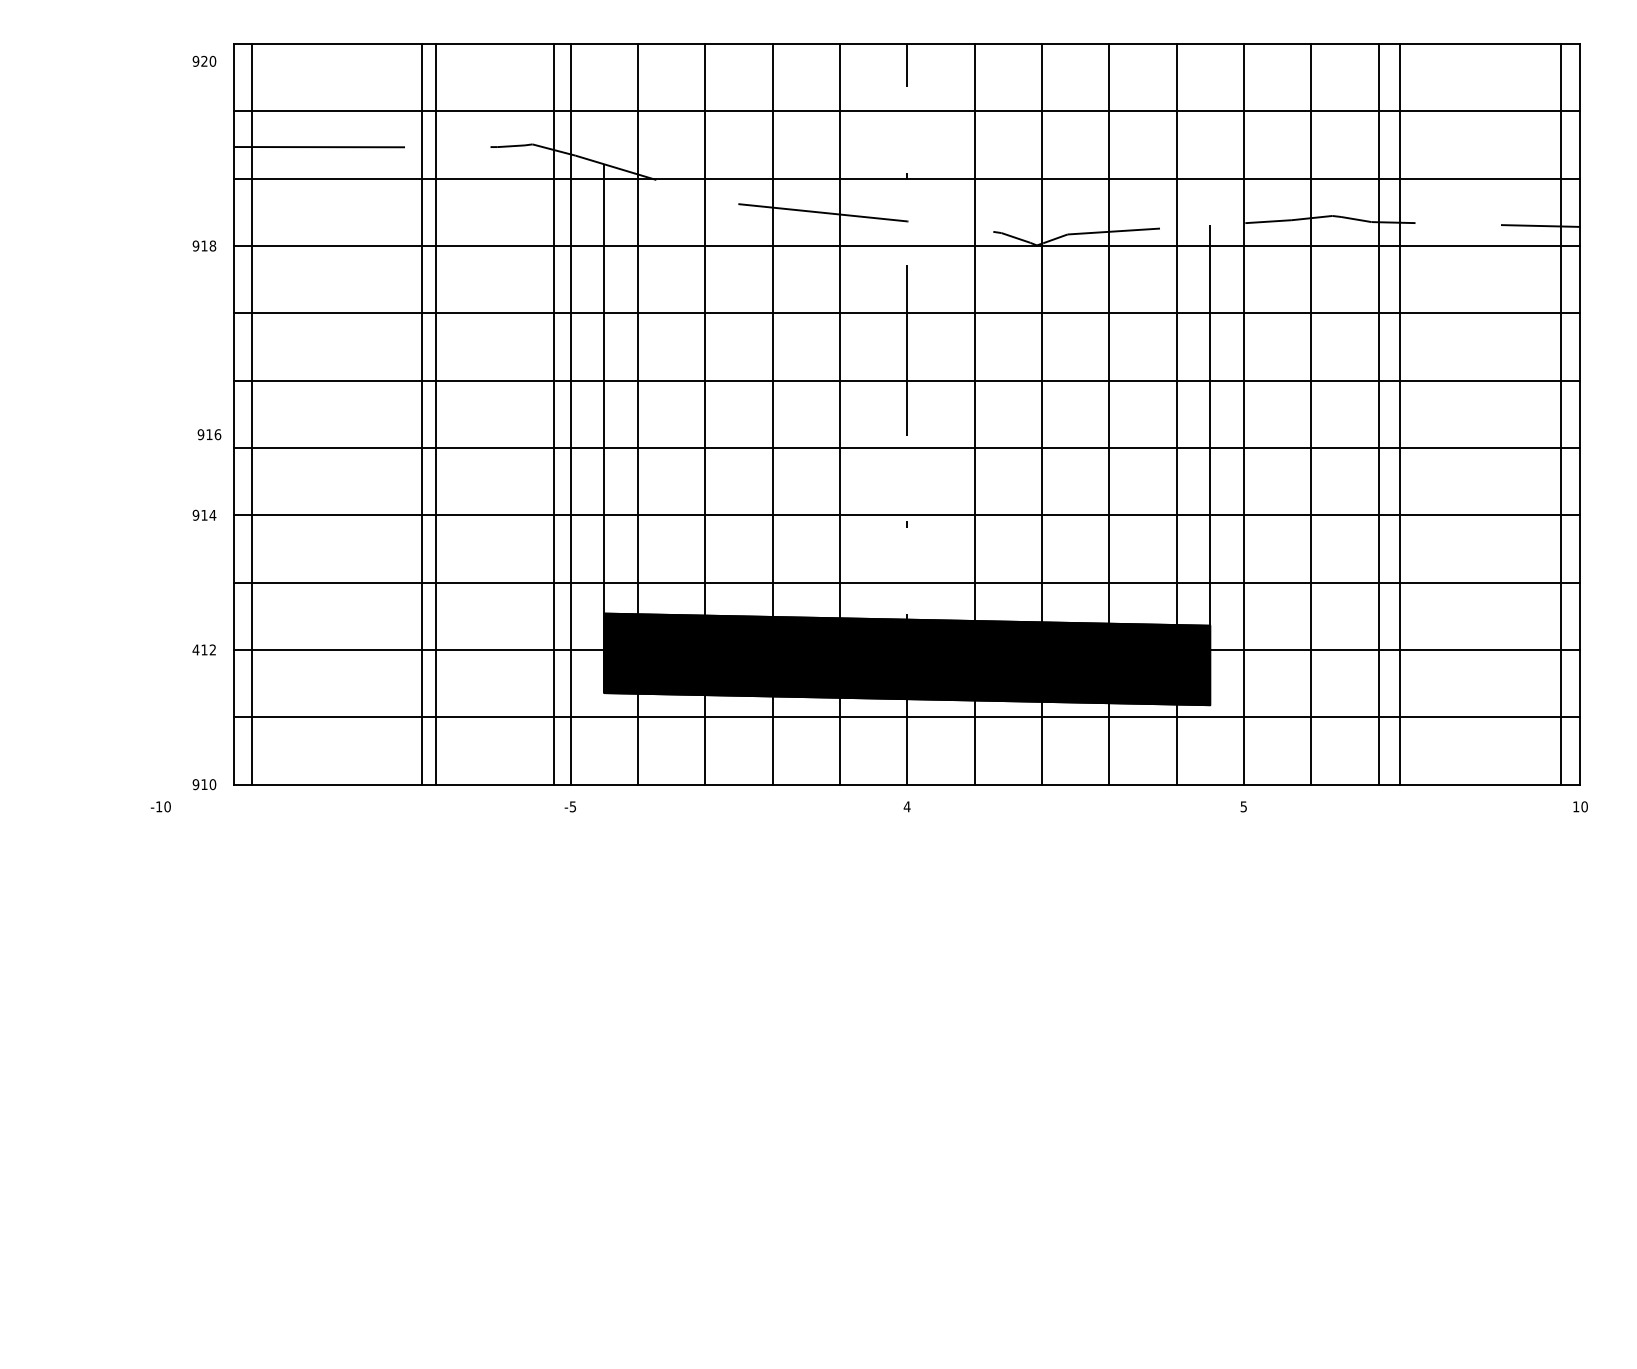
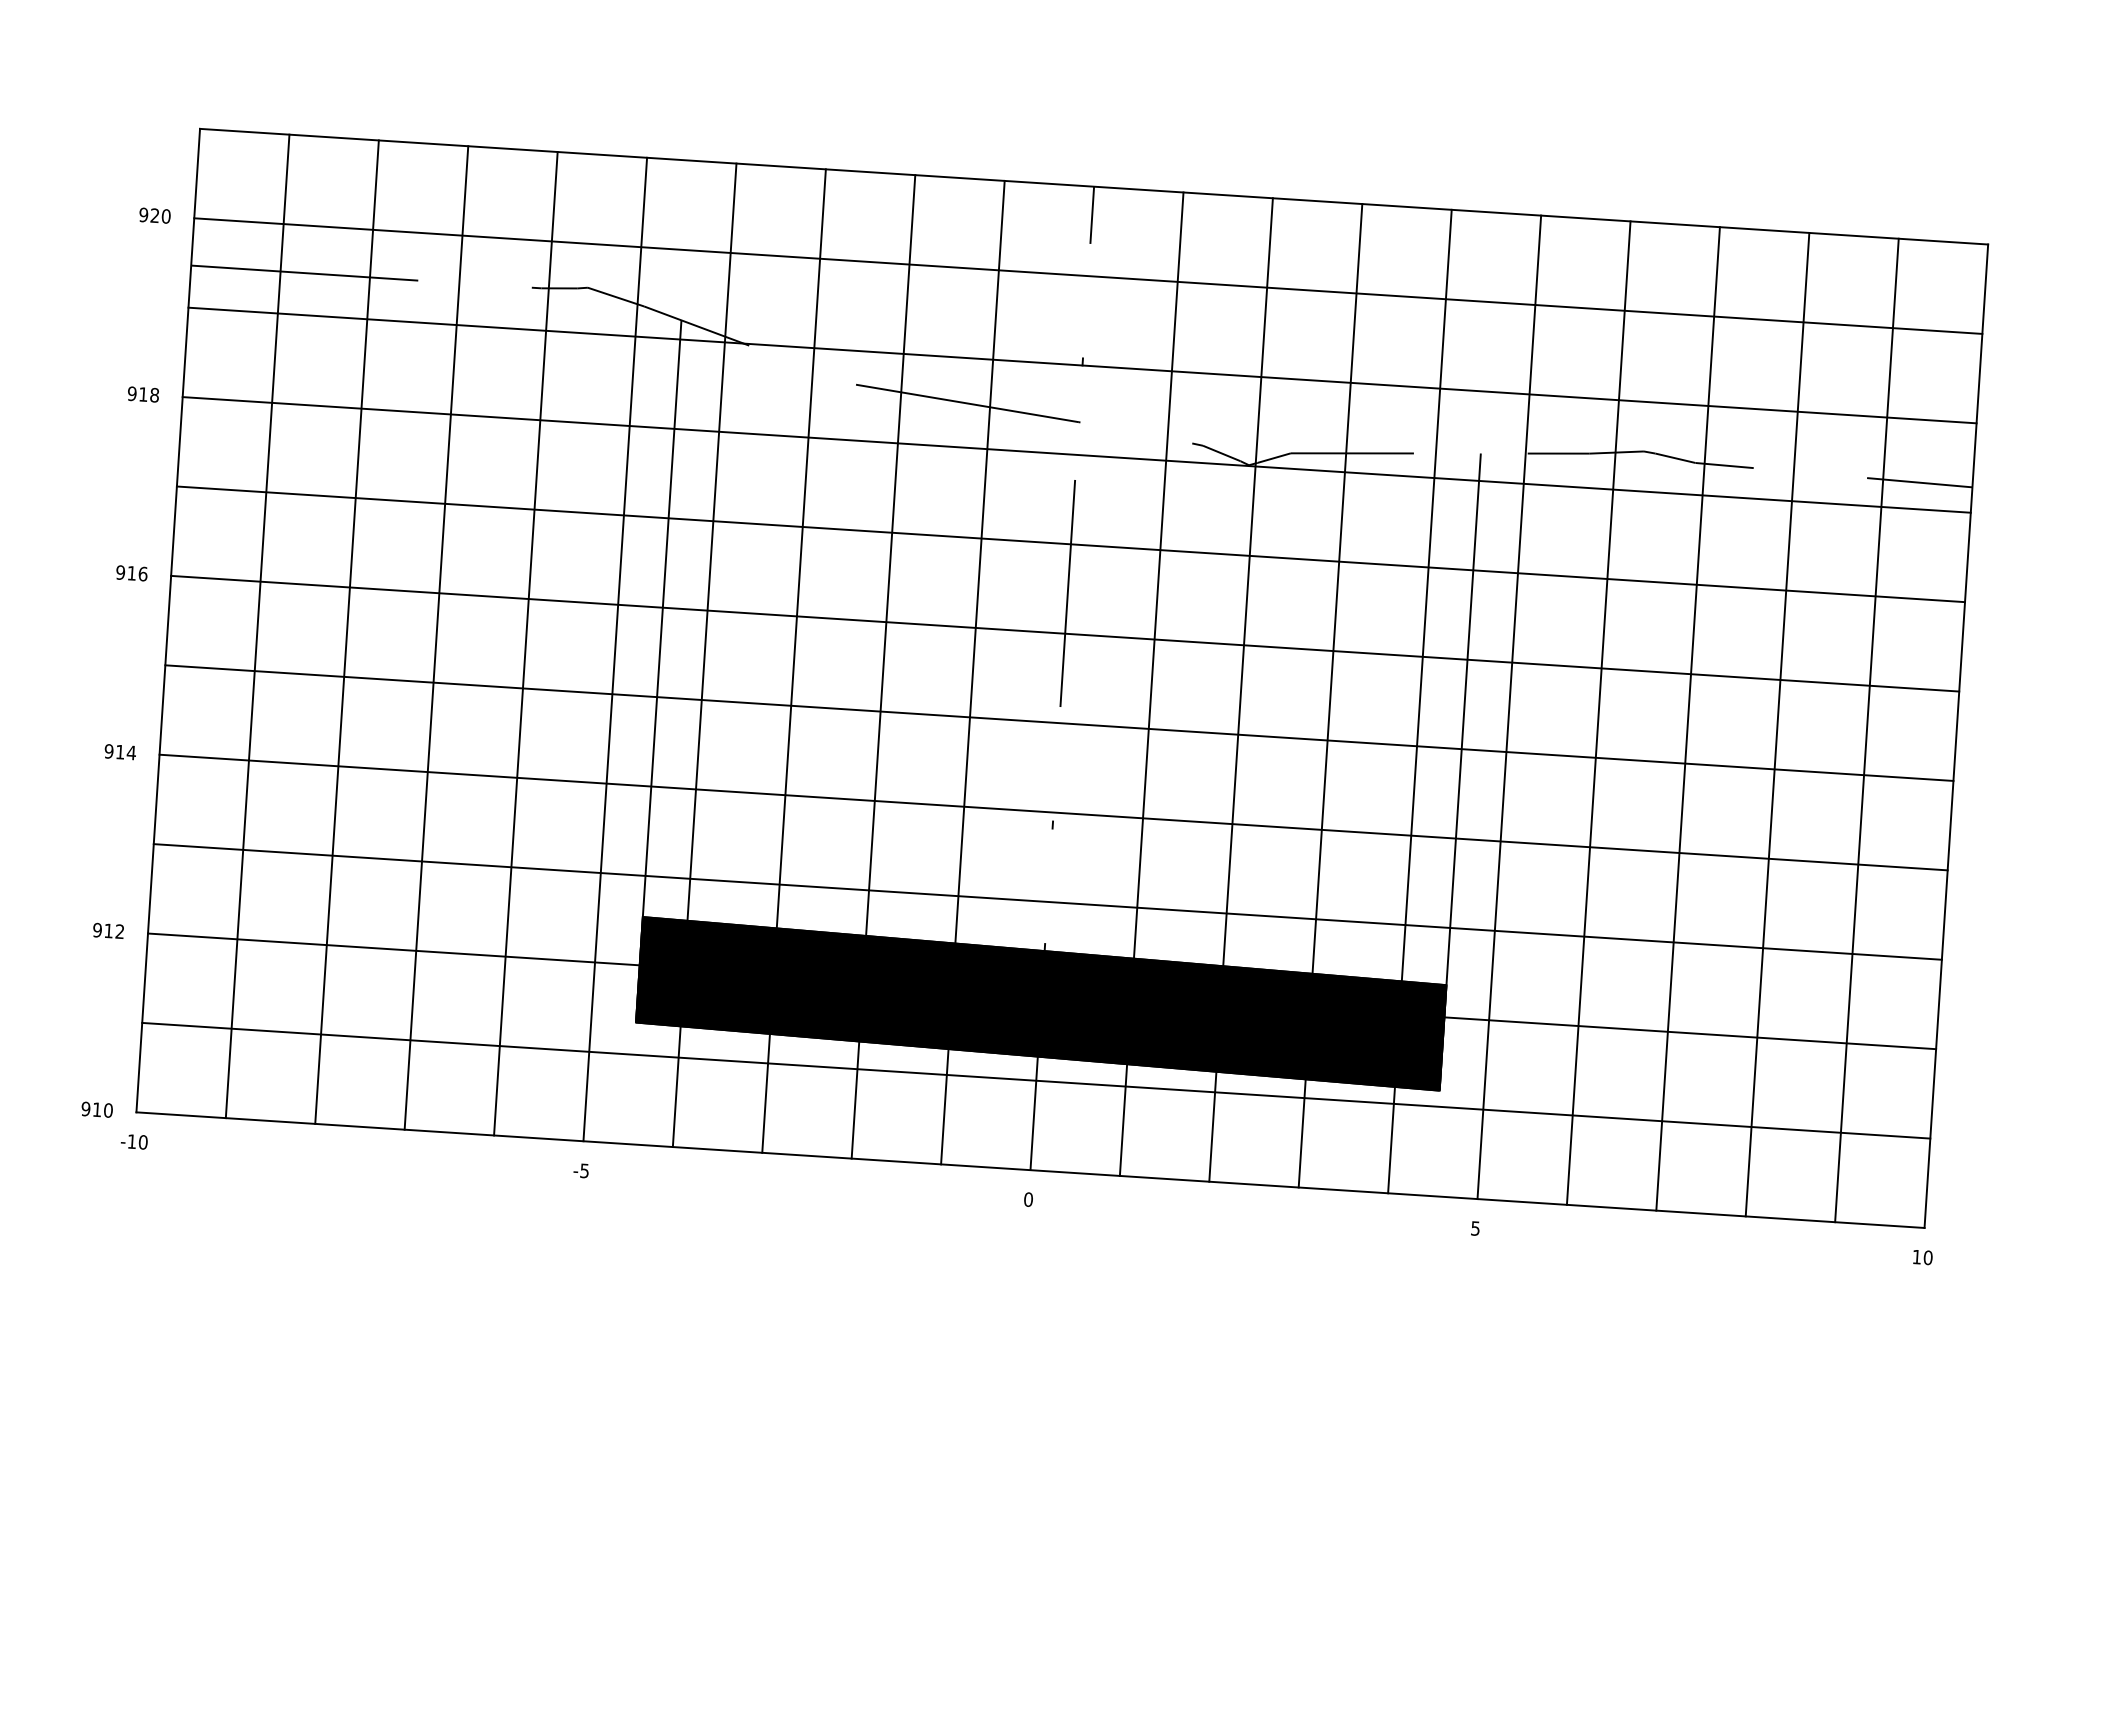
text: (204, 60) -> (155, 214), moved
line: (252, 414) -> (257, 626), moved
line: (421, 414) -> (346, 632), moved
line: (554, 414) -> (526, 643), moved
line: (1399, 414) -> (1777, 724), moved
line: (1561, 414) -> (1867, 730), moved
text: (209, 434) -> (131, 573), moved
text: (195, 649) -> (96, 929), 412 -> 912
text: (160, 806) -> (133, 1141), moved
text: (906, 806) -> (1027, 1199), 4 -> 0

